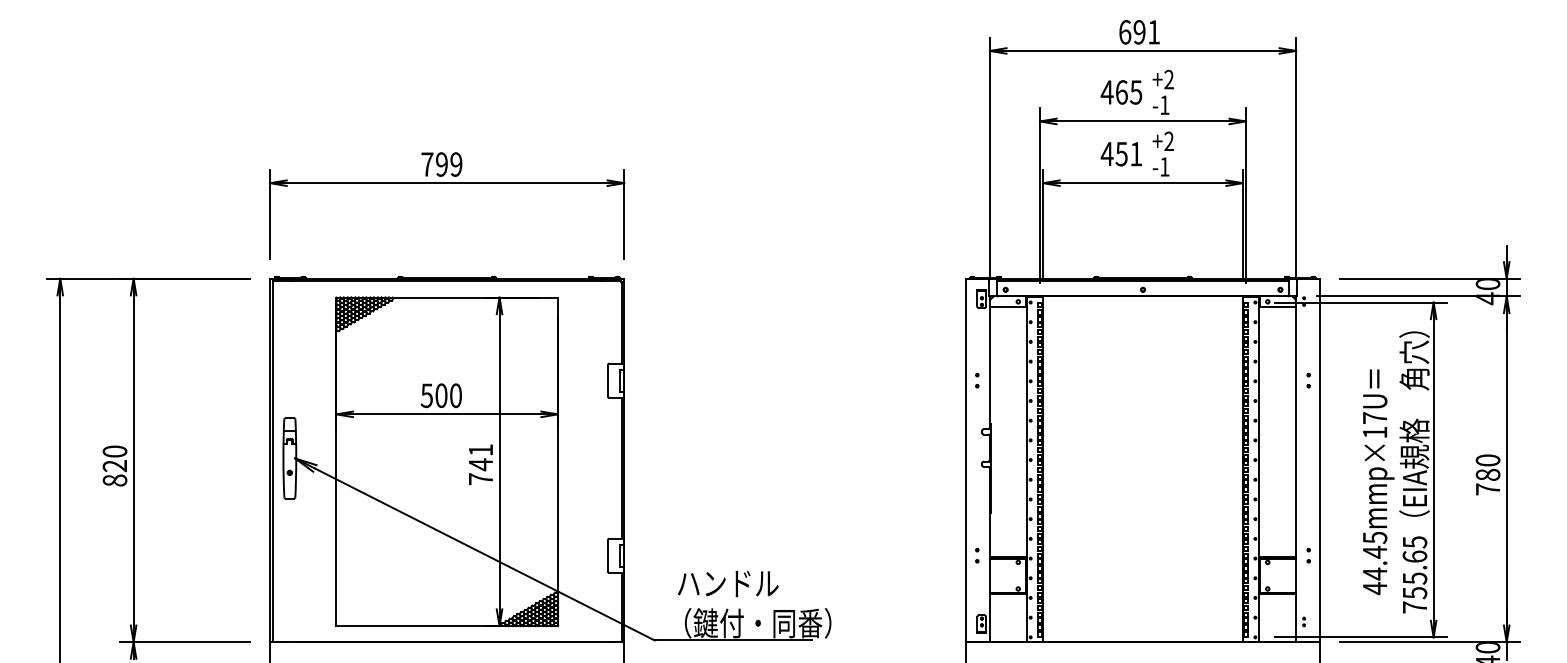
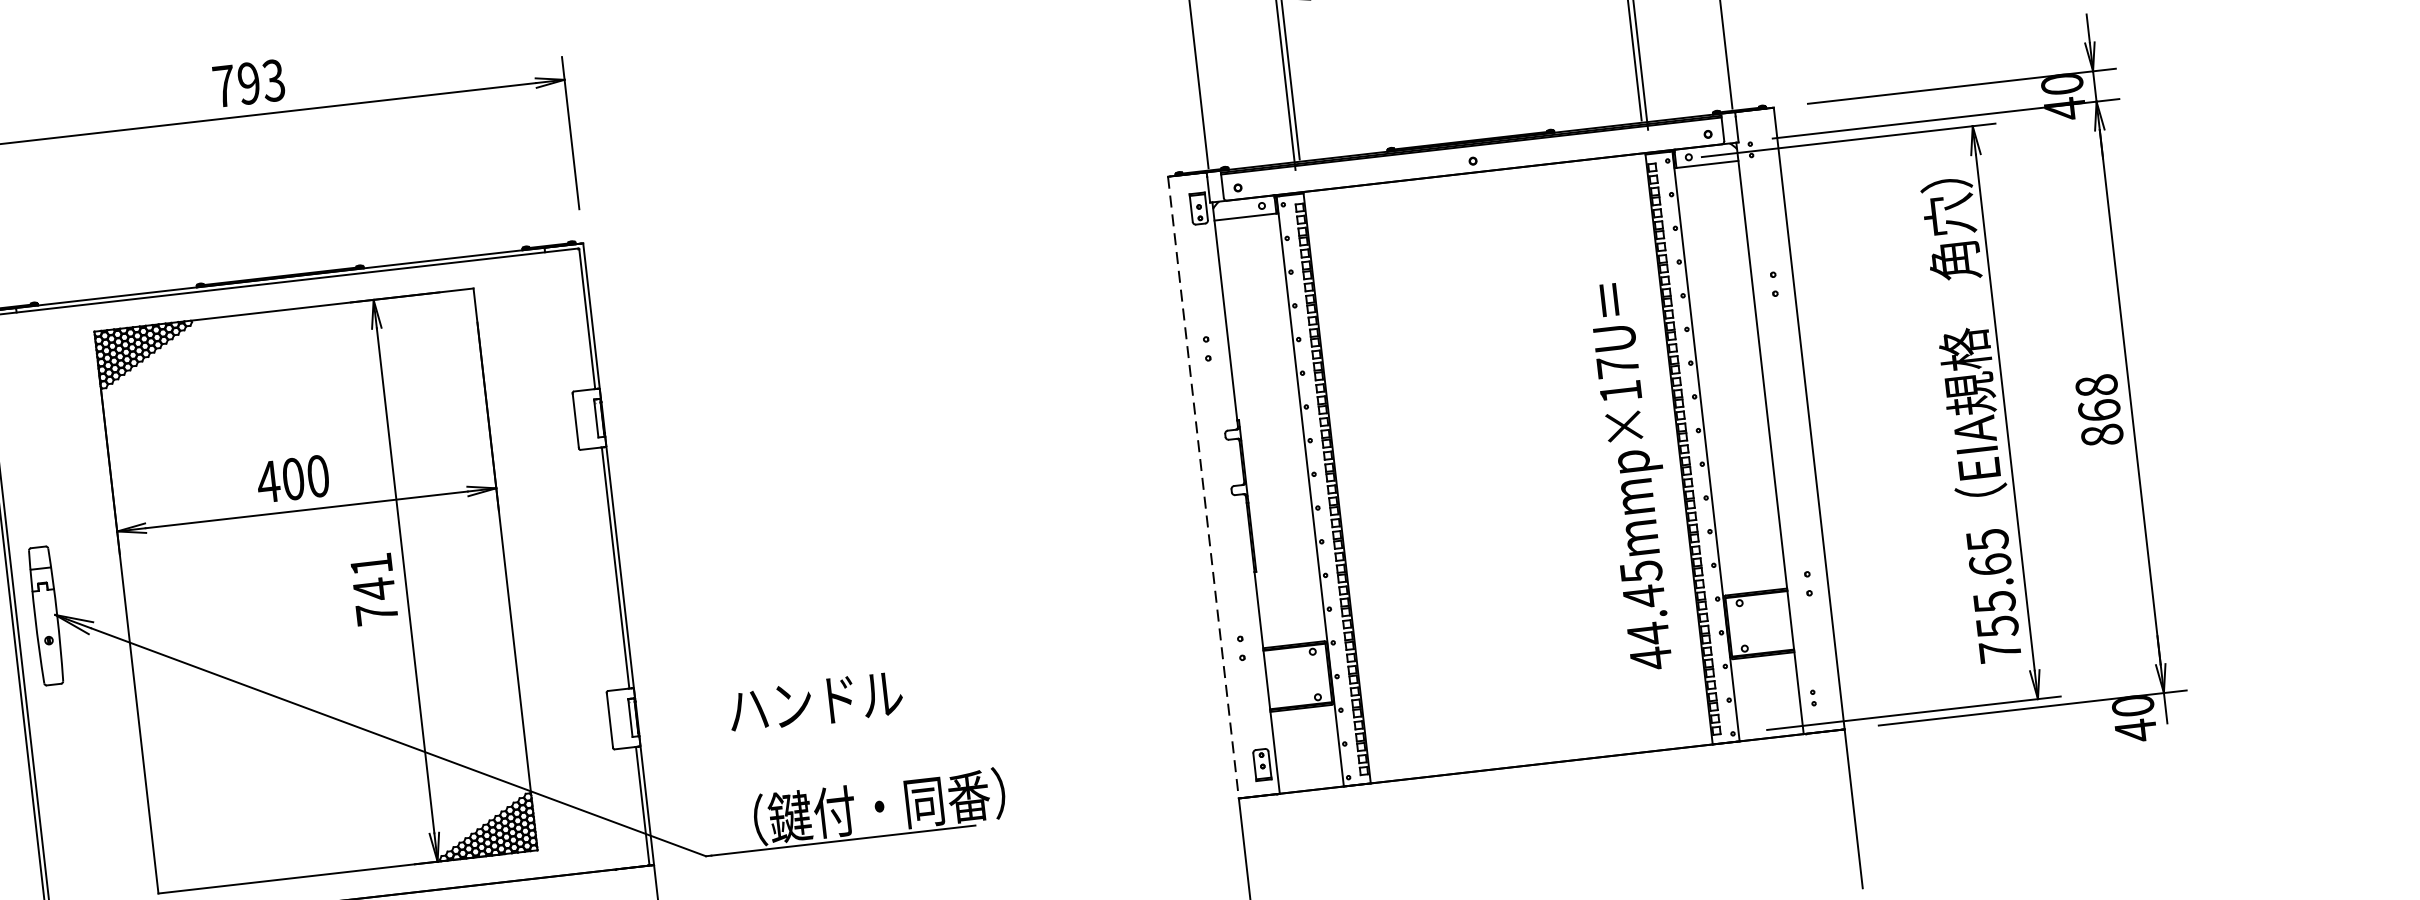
text: (456, 164) -> (274, 80), 799 -> 793
text: (426, 395) -> (267, 481), 500 -> 400
line: (966, 460) -> (1204, 487), solid -> dashed
text: (1487, 474) -> (2098, 409), 780 -> 868
text: (1378, 482) -> (1636, 476), moved
text: (727, 584) -> (814, 703), moved

